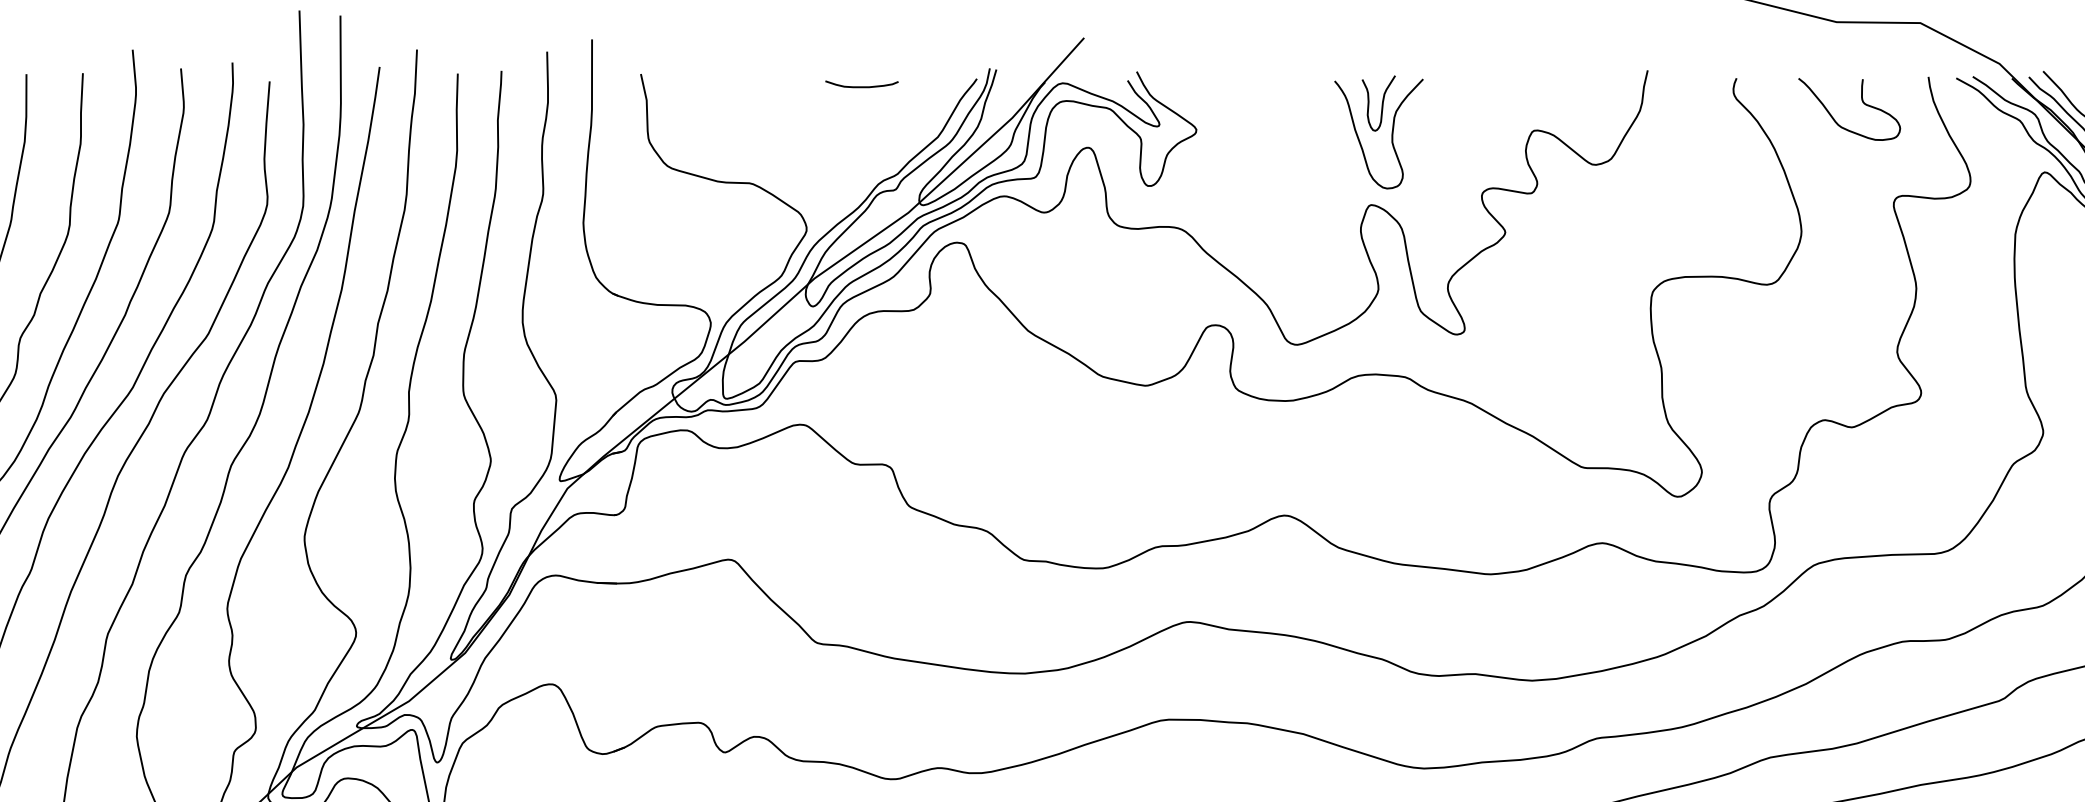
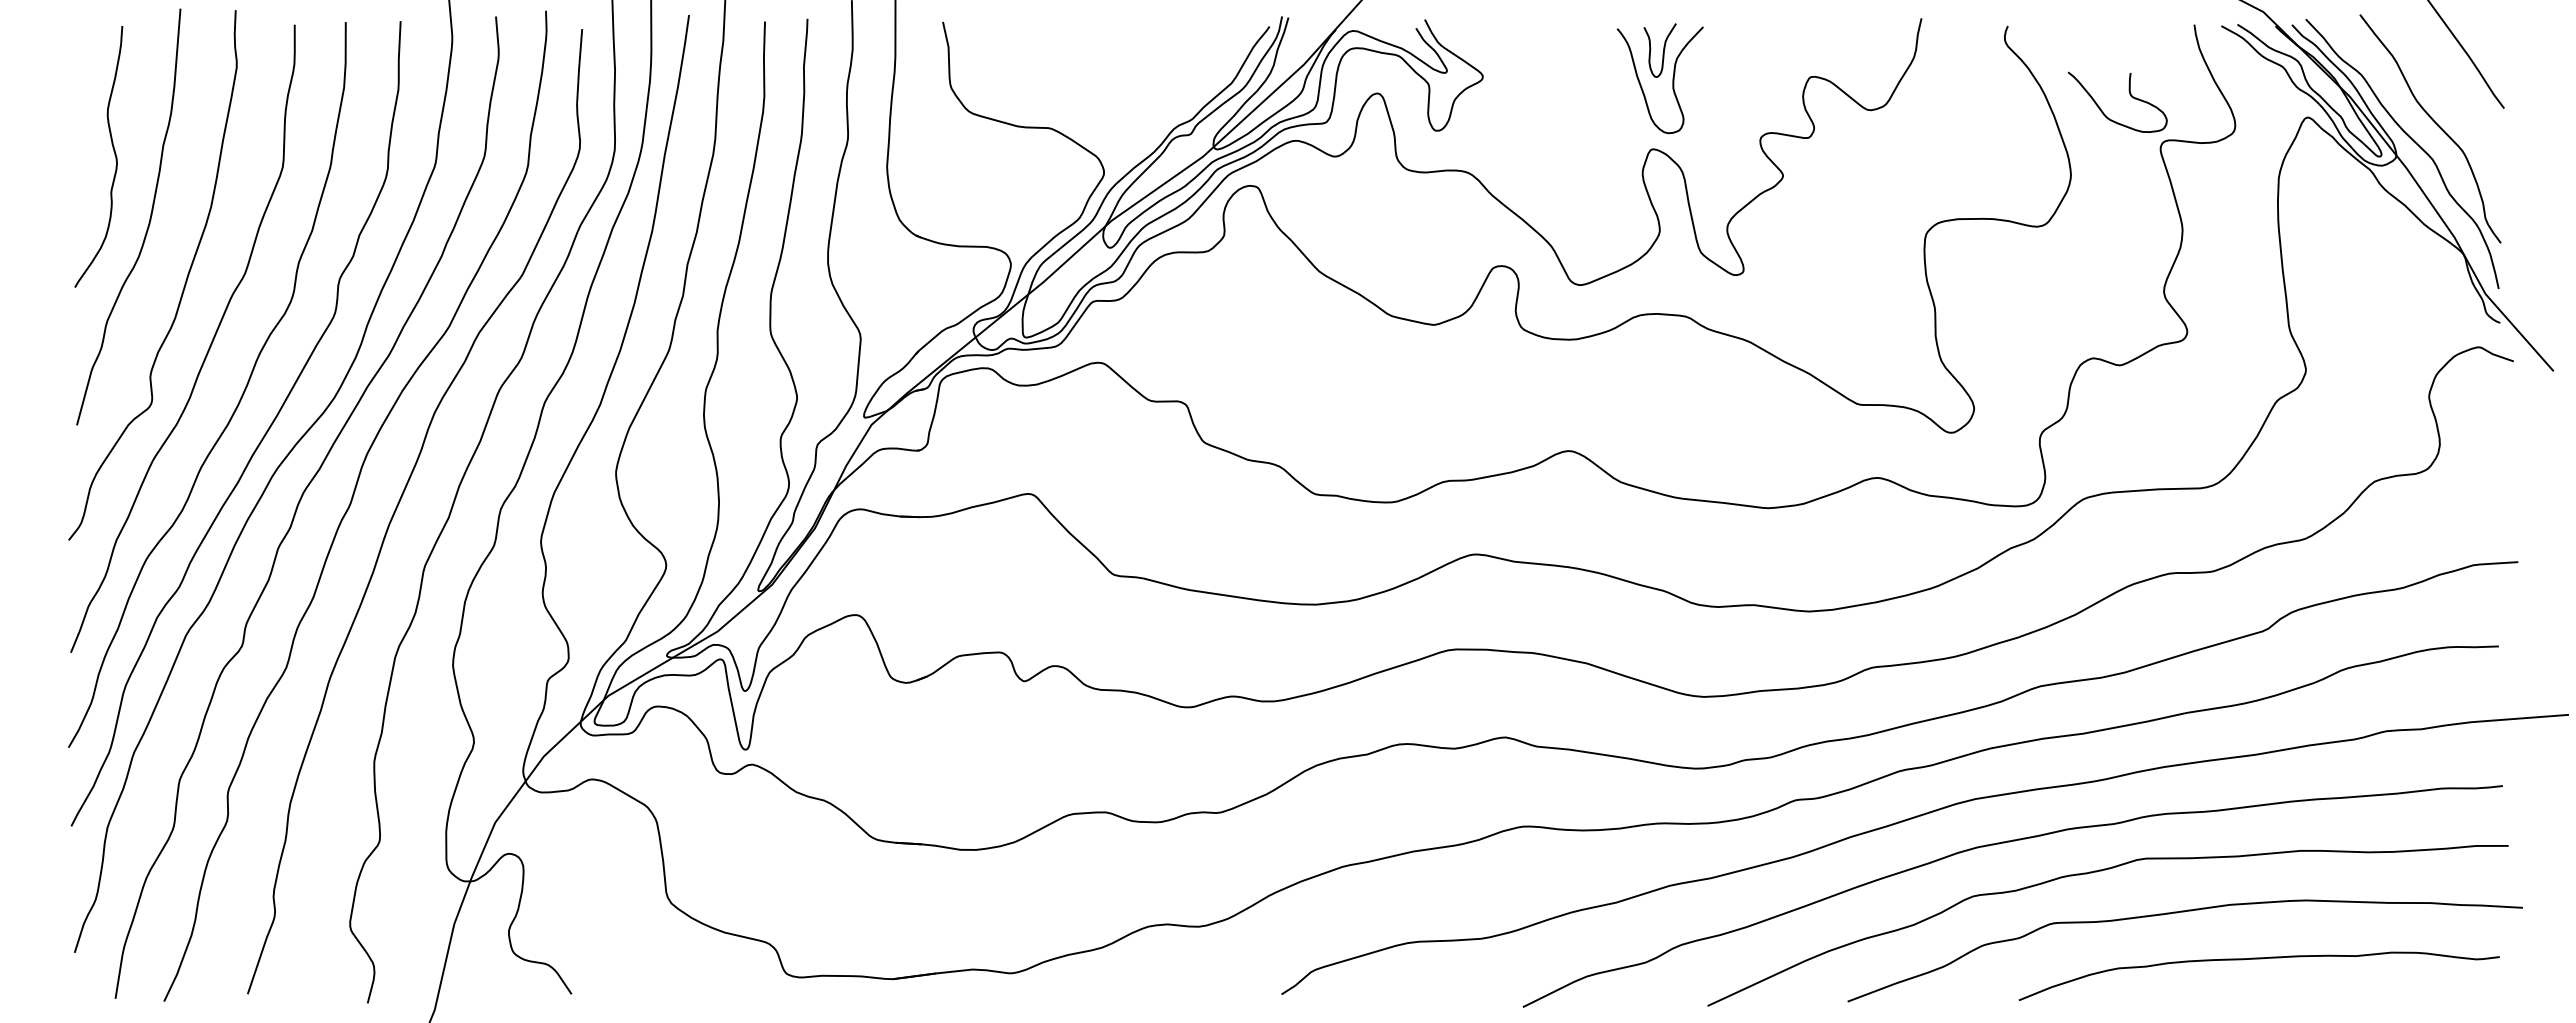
curve: (861, 85) -> (1157, 33), removed
curve: (1861, 101) -> (2129, 94), moved

